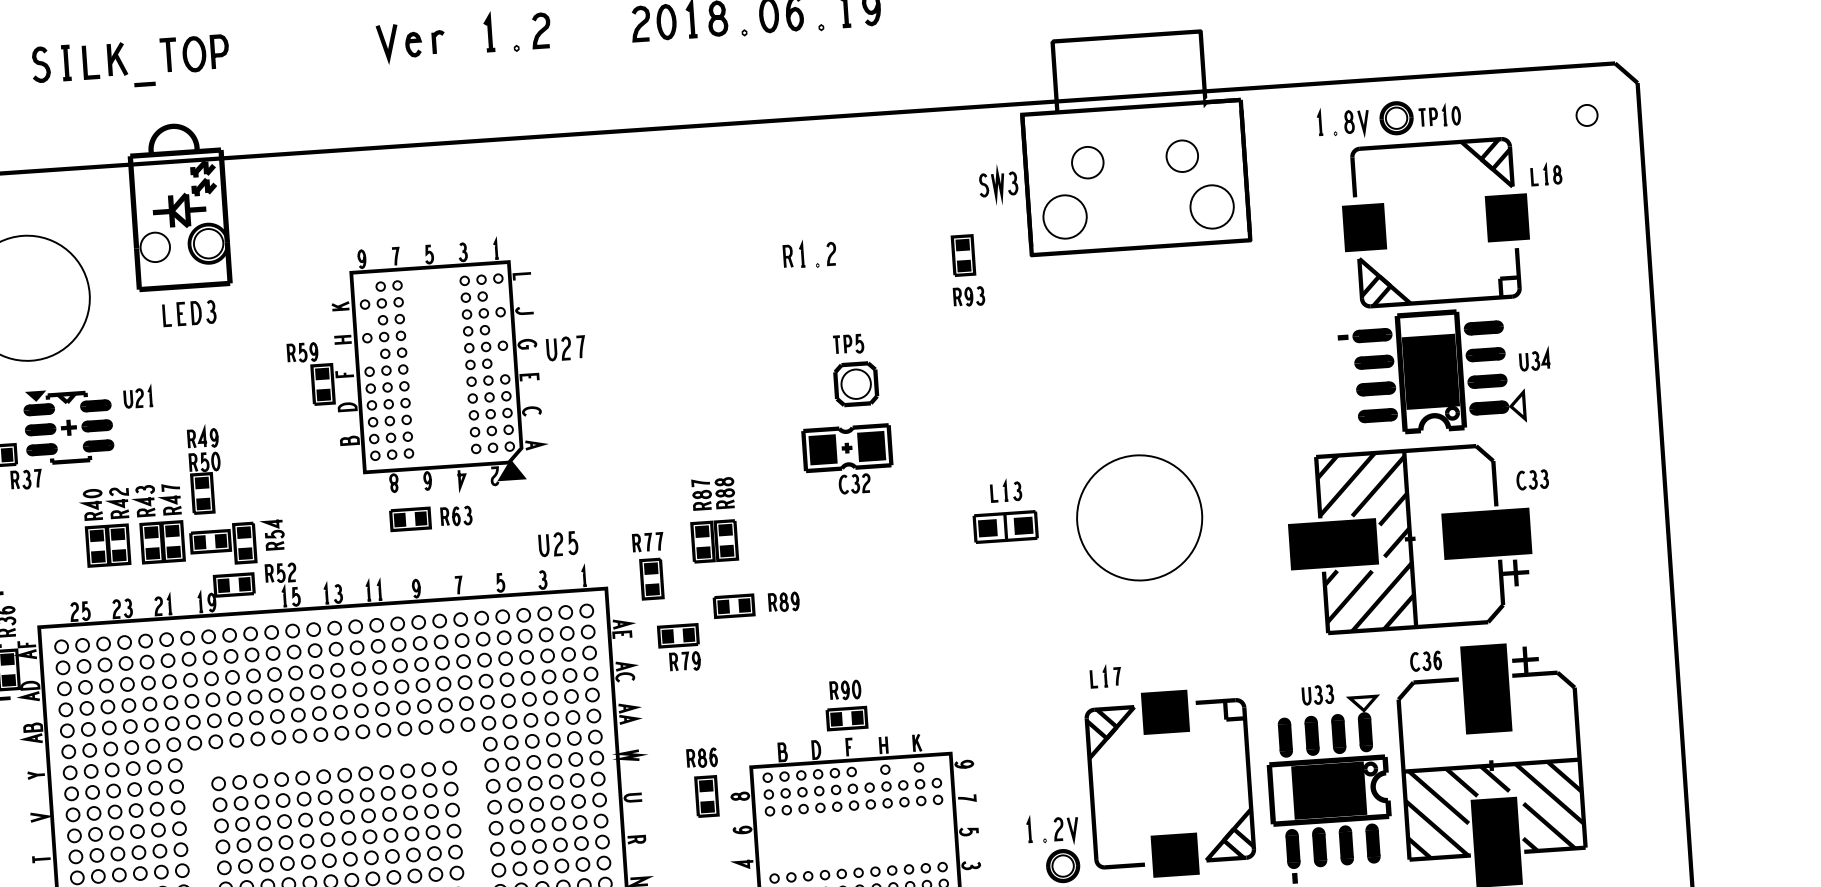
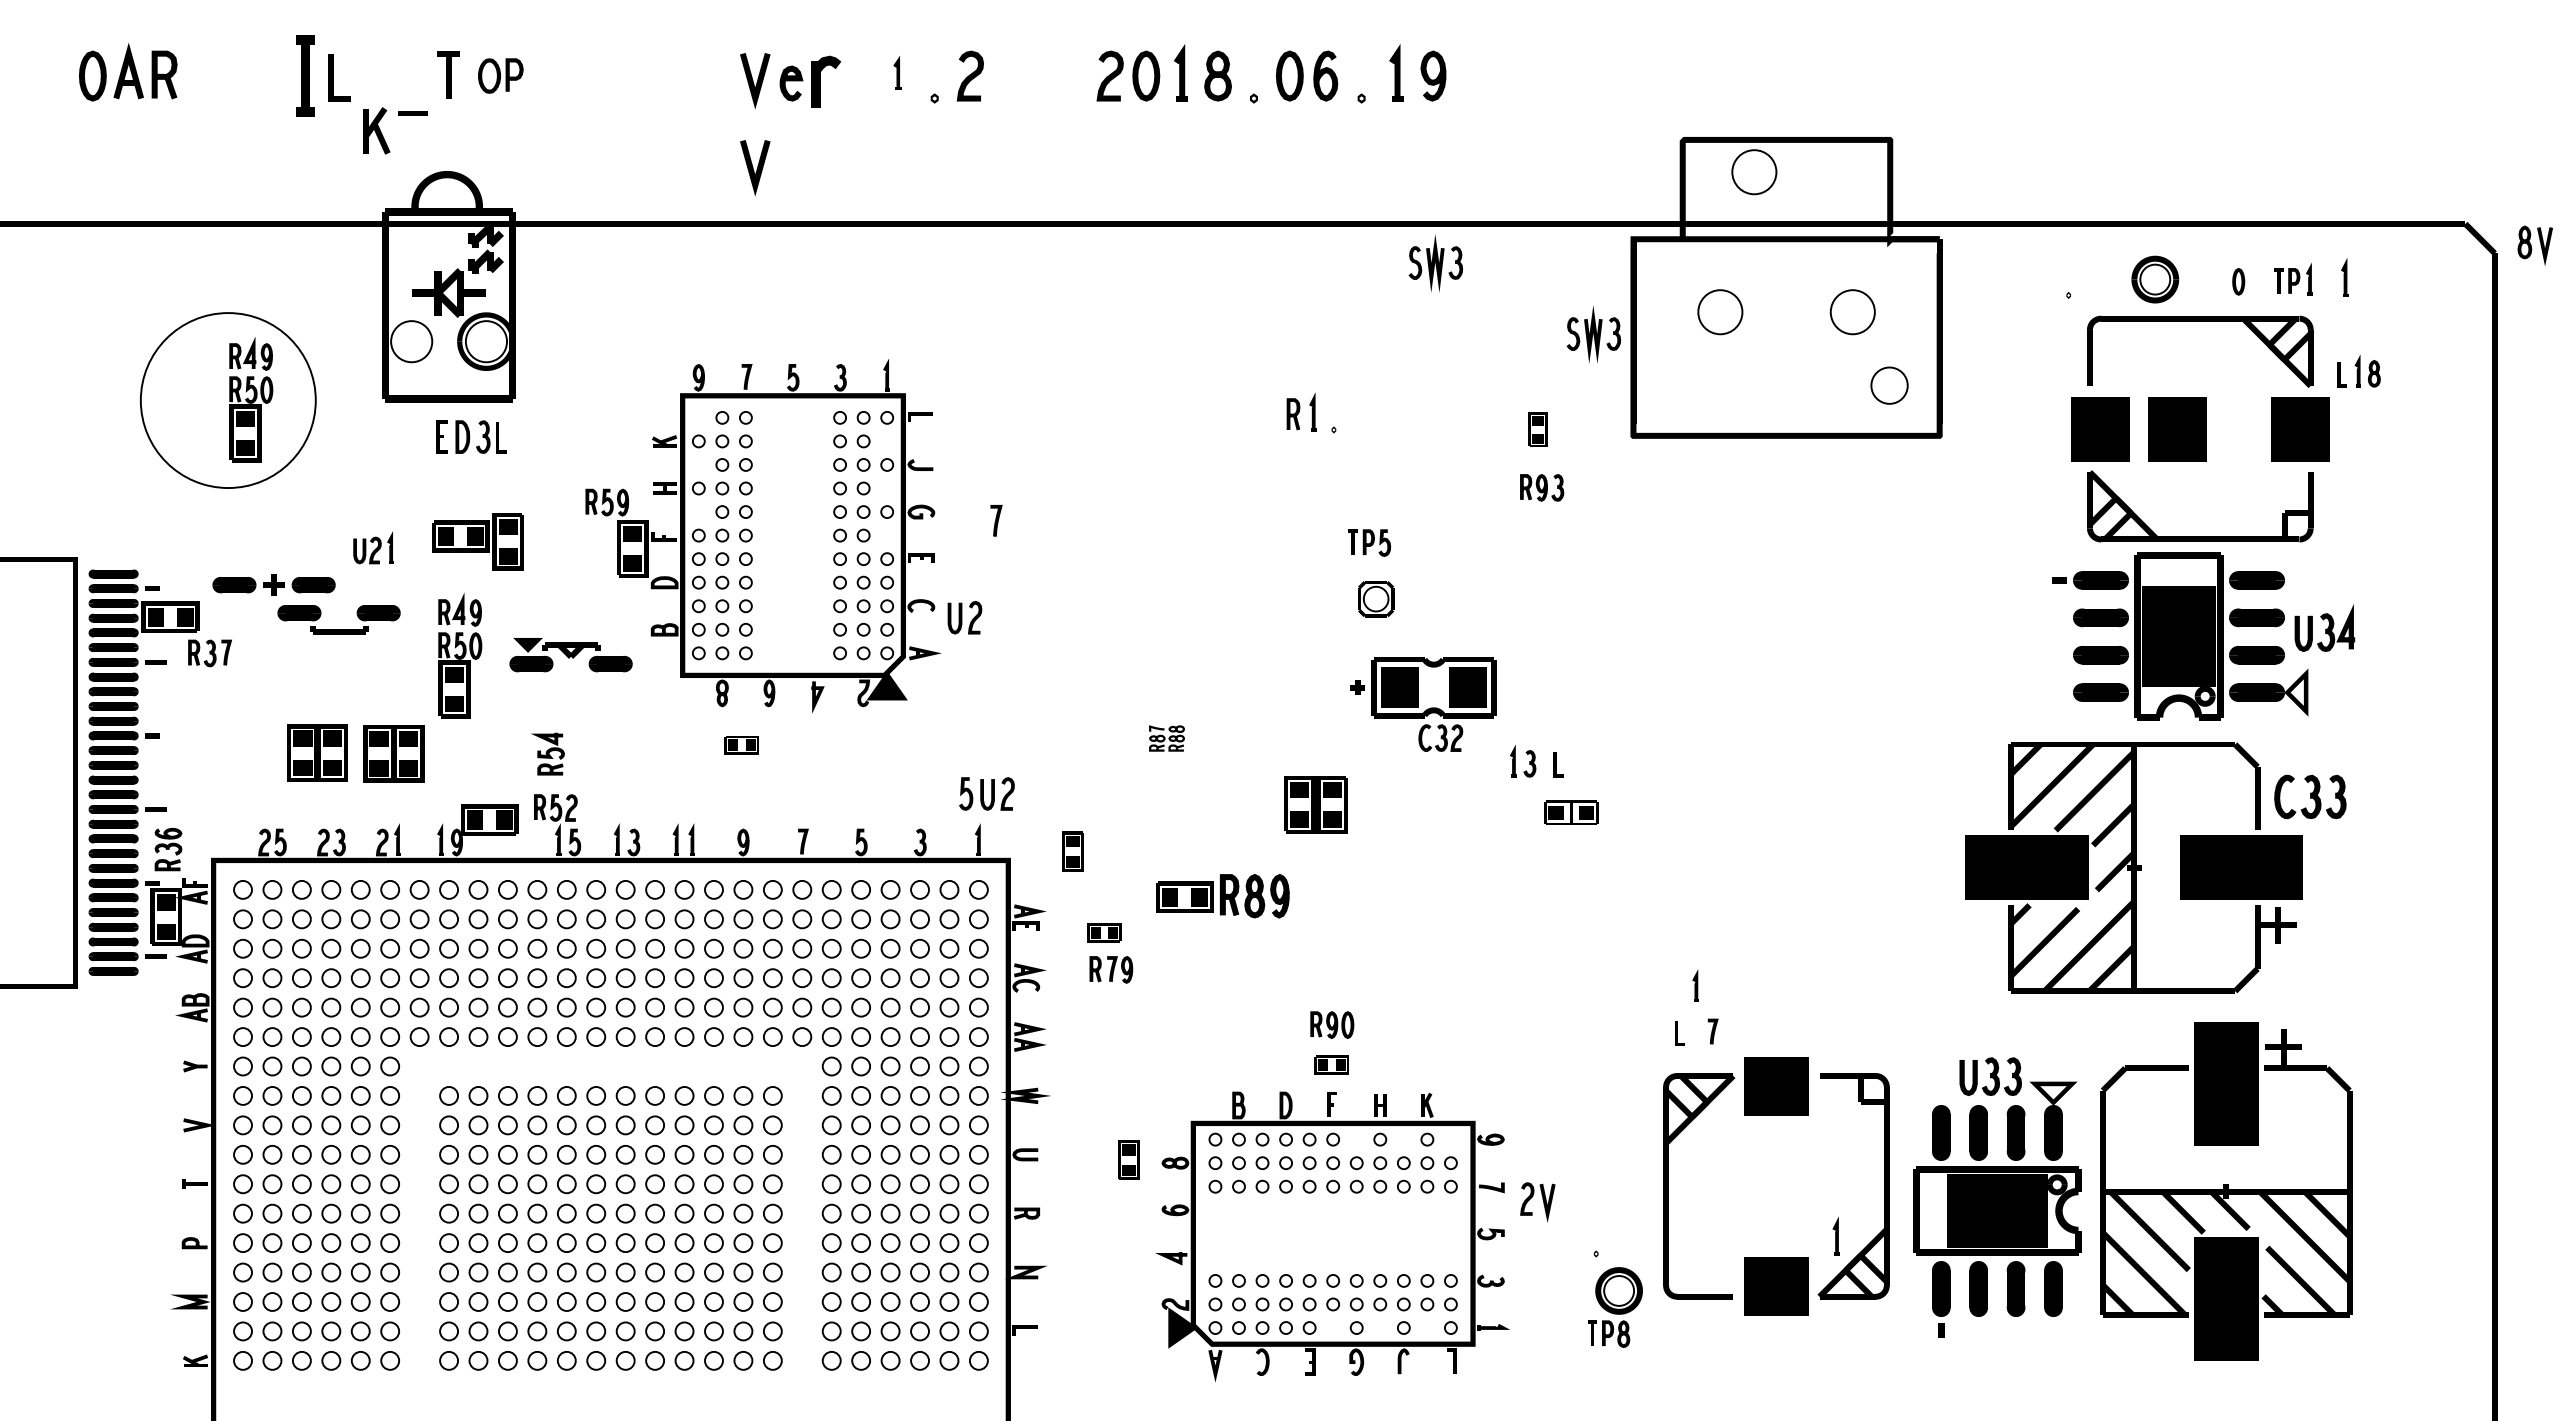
part: (488, 31) -> (897, 72), size x0.6
part: (438, 41) -> (826, 81), size x1.6
part: (205, 53) -> (500, 75), size x0.7
part: (117, 59) -> (376, 130), moved
part: (1105, 61) -> (1754, 172), added
part: (65, 63) -> (304, 76), size x1.6
curve: (40, 64) -> (269, 75), removed
line: (392, 107) -> (756, 169), added
part: (1433, 115) -> (2293, 279), moved
part: (1586, 115) -> (2420, 293), removed
part: (1319, 121) -> (2344, 277), moved
part: (1356, 123) -> (2534, 245), moved
part: (882, 141) -> (1435, 263), added
part: (1212, 206) -> (1889, 385), size x0.6
part: (1065, 216) -> (1683, 385), removed
part: (1419, 224) -> (2177, 429), added
curve: (830, 253) -> (1353, 414), removed
part: (962, 255) -> (1537, 429), size x0.6
part: (43, 296) -> (251, 399), added
line: (164, 315) -> (498, 437), moved
part: (558, 348) -> (964, 617), moved
part: (1534, 358) -> (2324, 628), size x1.4
part: (855, 383) -> (1375, 598), size x0.6
part: (66, 401) -> (570, 655), moved
part: (70, 459) -> (338, 629), moved
part: (847, 460) -> (1433, 704), moved
part: (1532, 479) -> (2310, 796), size x1.6
part: (1012, 489) -> (1523, 761), moved
part: (713, 493) -> (1166, 738), size x0.6
part: (130, 502) -> (352, 694), removed
part: (456, 516) -> (806, 745), removed
part: (1139, 517) -> (1758, 812), removed
part: (410, 518) -> (741, 744), size x0.6
part: (1005, 526) -> (1571, 812), size x0.6
part: (714, 541) -> (1315, 804), moved
part: (647, 542) -> (1070, 799), removed
part: (222, 544) -> (477, 541), moved
part: (551, 544) -> (997, 793), moved
part: (651, 579) -> (1072, 851), size x0.7
part: (783, 602) -> (1254, 896), size x1.6
part: (678, 635) -> (1104, 932), size x0.6
part: (1425, 661) -> (2144, 1039), removed
part: (1104, 675) -> (1695, 985), moved
part: (1317, 694) -> (1990, 1076), size x1.4
part: (846, 718) -> (1331, 1064), size x0.6
part: (701, 757) -> (1125, 1105), removed
part: (706, 796) -> (1128, 1159), size x0.7
part: (1028, 828) -> (1835, 1235), moved
part: (1066, 831) -> (1537, 1202), moved

